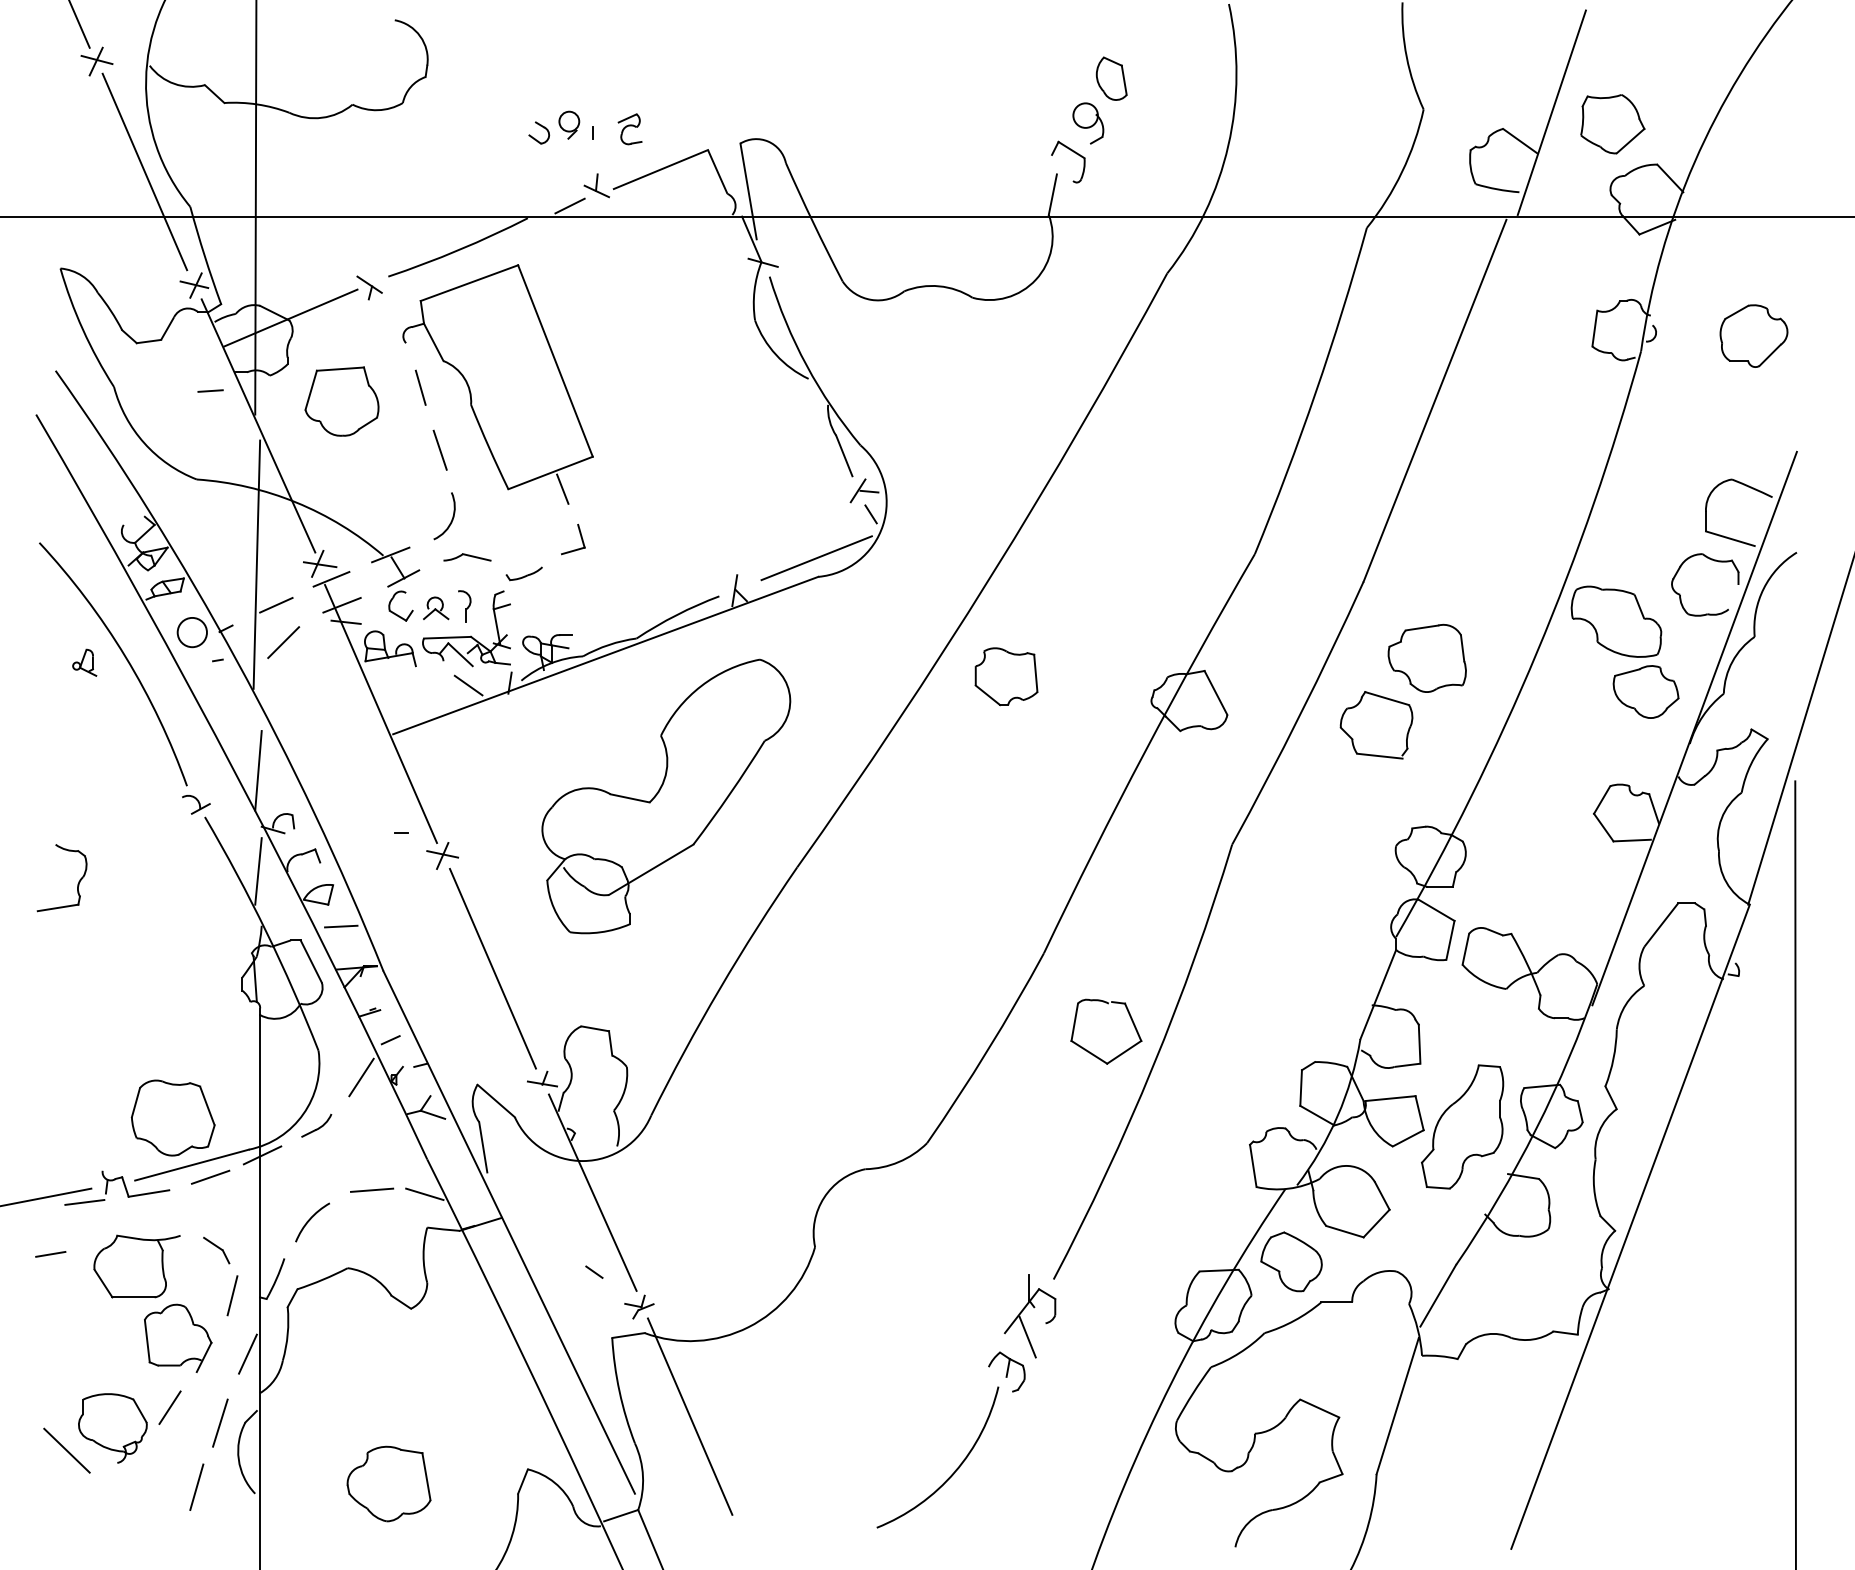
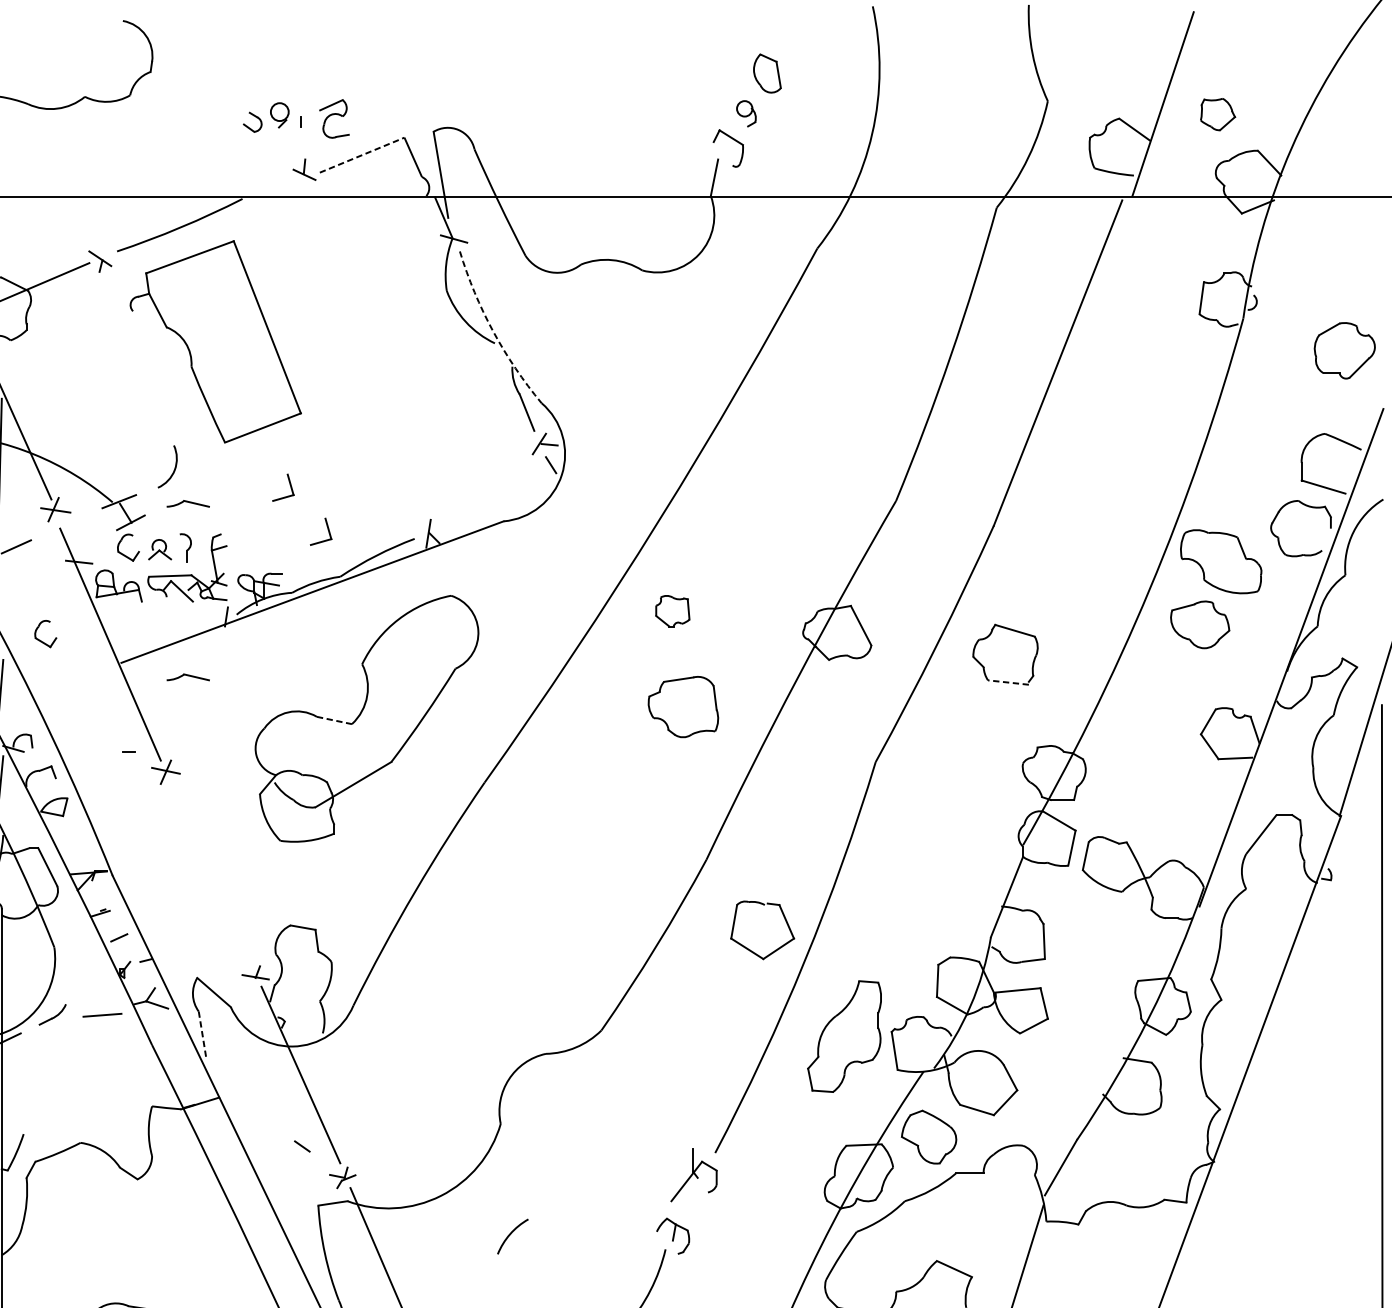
part: (1088, 123) -> (746, 113), size x0.7
part: (1612, 124) -> (1217, 114), size x0.6
part: (629, 129) -> (333, 119), size x1.4
line: (660, 169) -> (361, 155), solid -> dashed
line: (569, 205) -> (279, 187), removed
part: (1753, 335) -> (1344, 350), moved
arc: (806, 365) -> (493, 331), solid -> dashed
line: (420, 387) -> (146, 351), removed
part: (341, 401) -> (74, 363), removed
line: (439, 449) -> (163, 406), removed
line: (562, 488) -> (273, 441), removed
line: (816, 558) -> (502, 504), removed
part: (523, 573) -> (238, 518), removed
line: (331, 579) -> (65, 523), removed
part: (622, 586) -> (327, 530), added
line: (341, 604) -> (74, 546), removed
line: (283, 642) -> (22, 580), removed
part: (1426, 657) -> (682, 706), moved
part: (1006, 676) -> (672, 610), size x0.6
line: (468, 685) -> (189, 619), removed
part: (1645, 691) -> (1199, 624), moved
part: (304, 709) -> (41, 640), added
part: (467, 750) -> (188, 677), added
line: (1379, 756) -> (1008, 682), solid -> dashed
line: (630, 798) -> (334, 720), solid -> dashed
line: (341, 926) -> (74, 835), removed
line: (492, 968) -> (210, 873), removed
line: (361, 1077) -> (92, 971), removed
part: (1462, 1126) -> (844, 1036), moved
line: (483, 1147) -> (202, 1034), solid -> dashed
line: (372, 1189) -> (102, 1014), moved
line: (424, 1194) -> (149, 1076), removed
arc: (310, 1220) -> (511, 1234), moved
line: (1027, 1336) -> (691, 1204), removed

